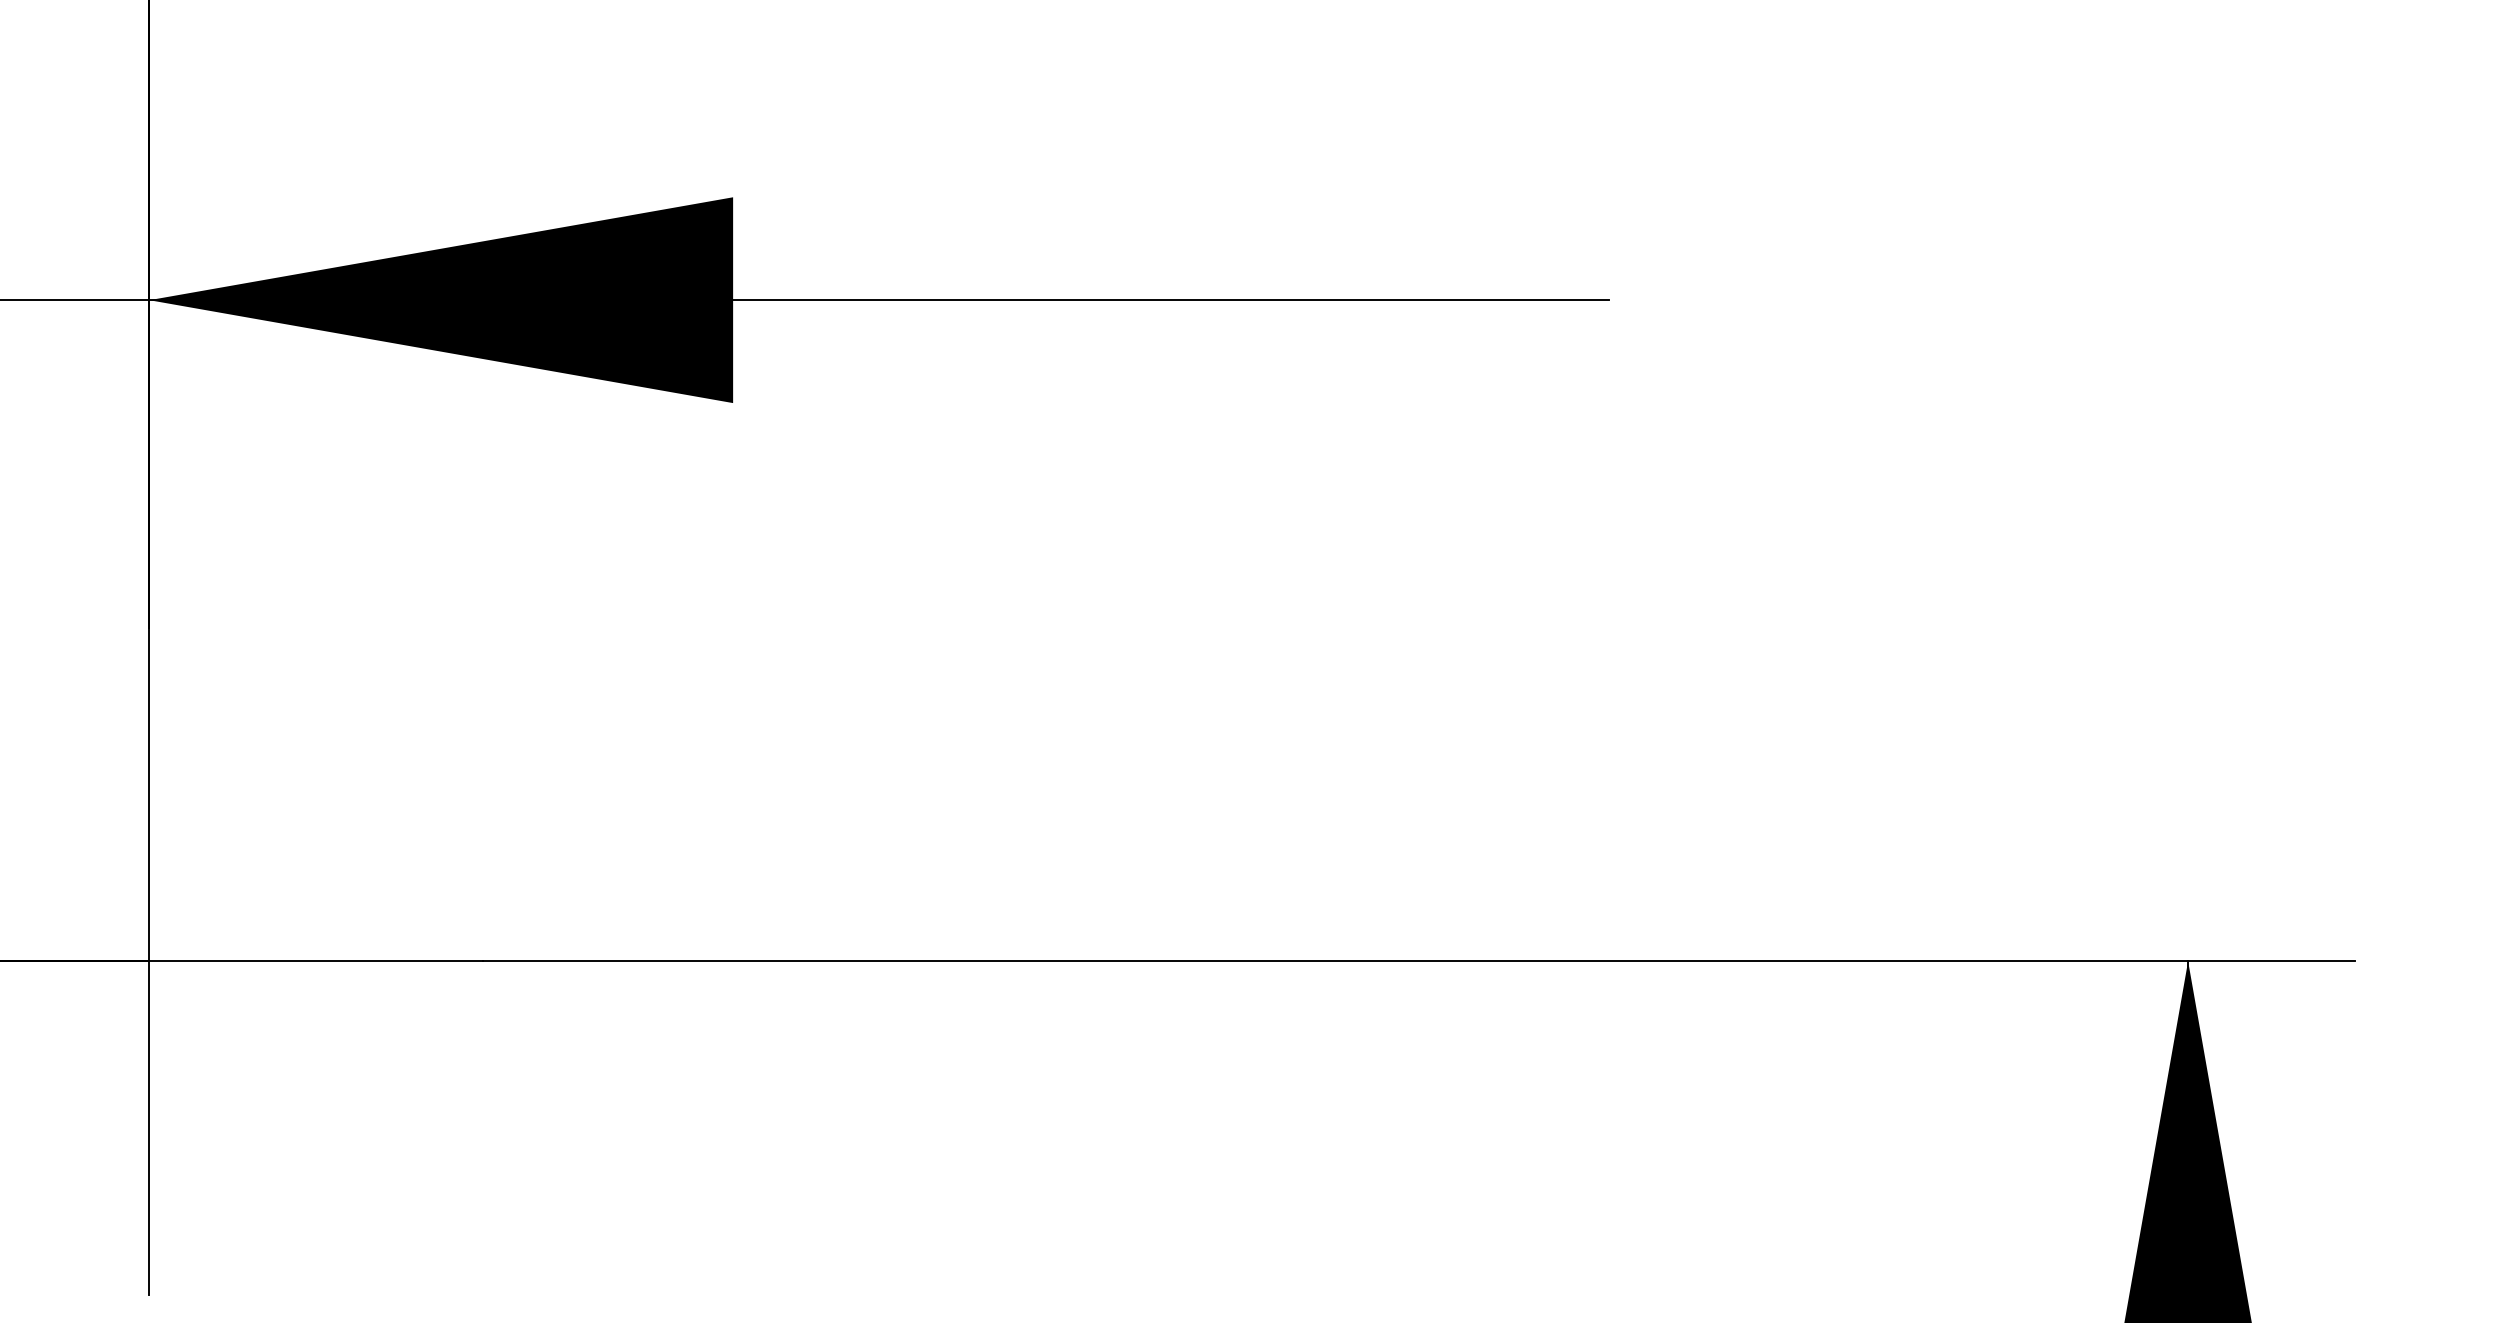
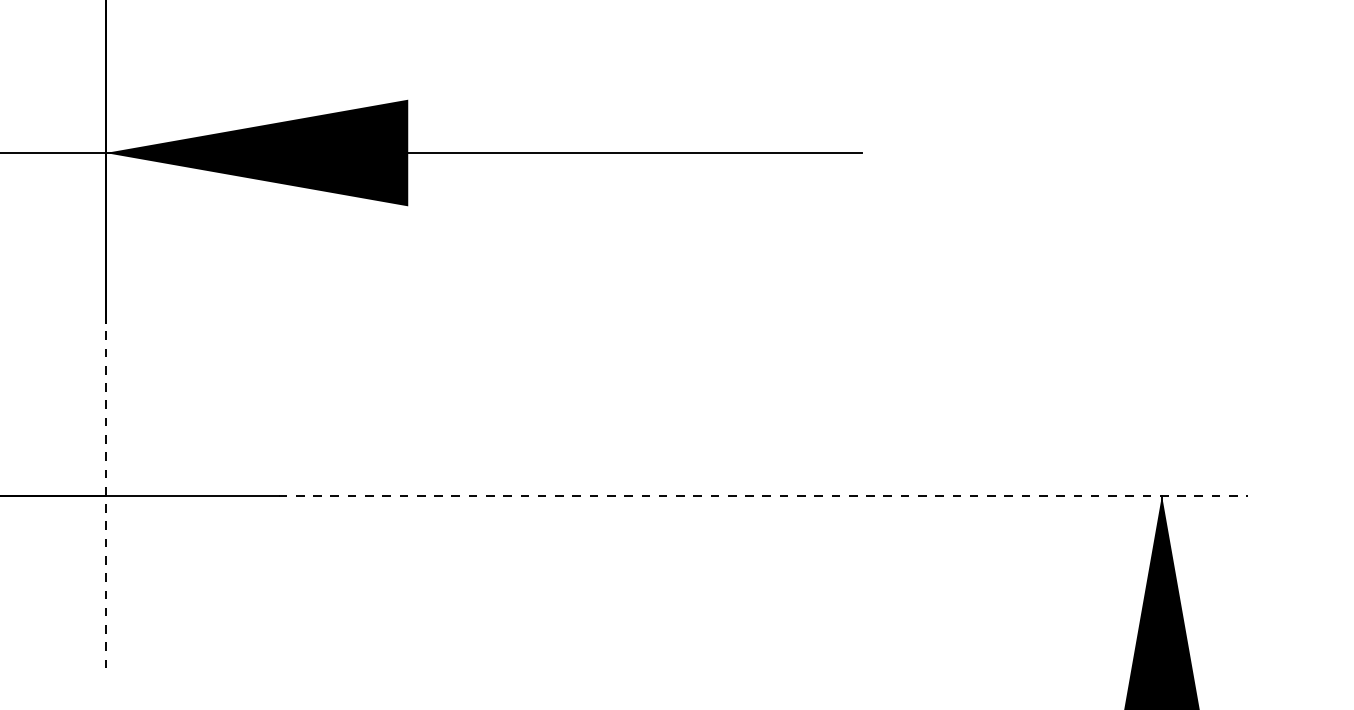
line: (148, 961) -> (105, 495), solid -> dashed
line: (1418, 961) -> (763, 495), solid -> dashed

